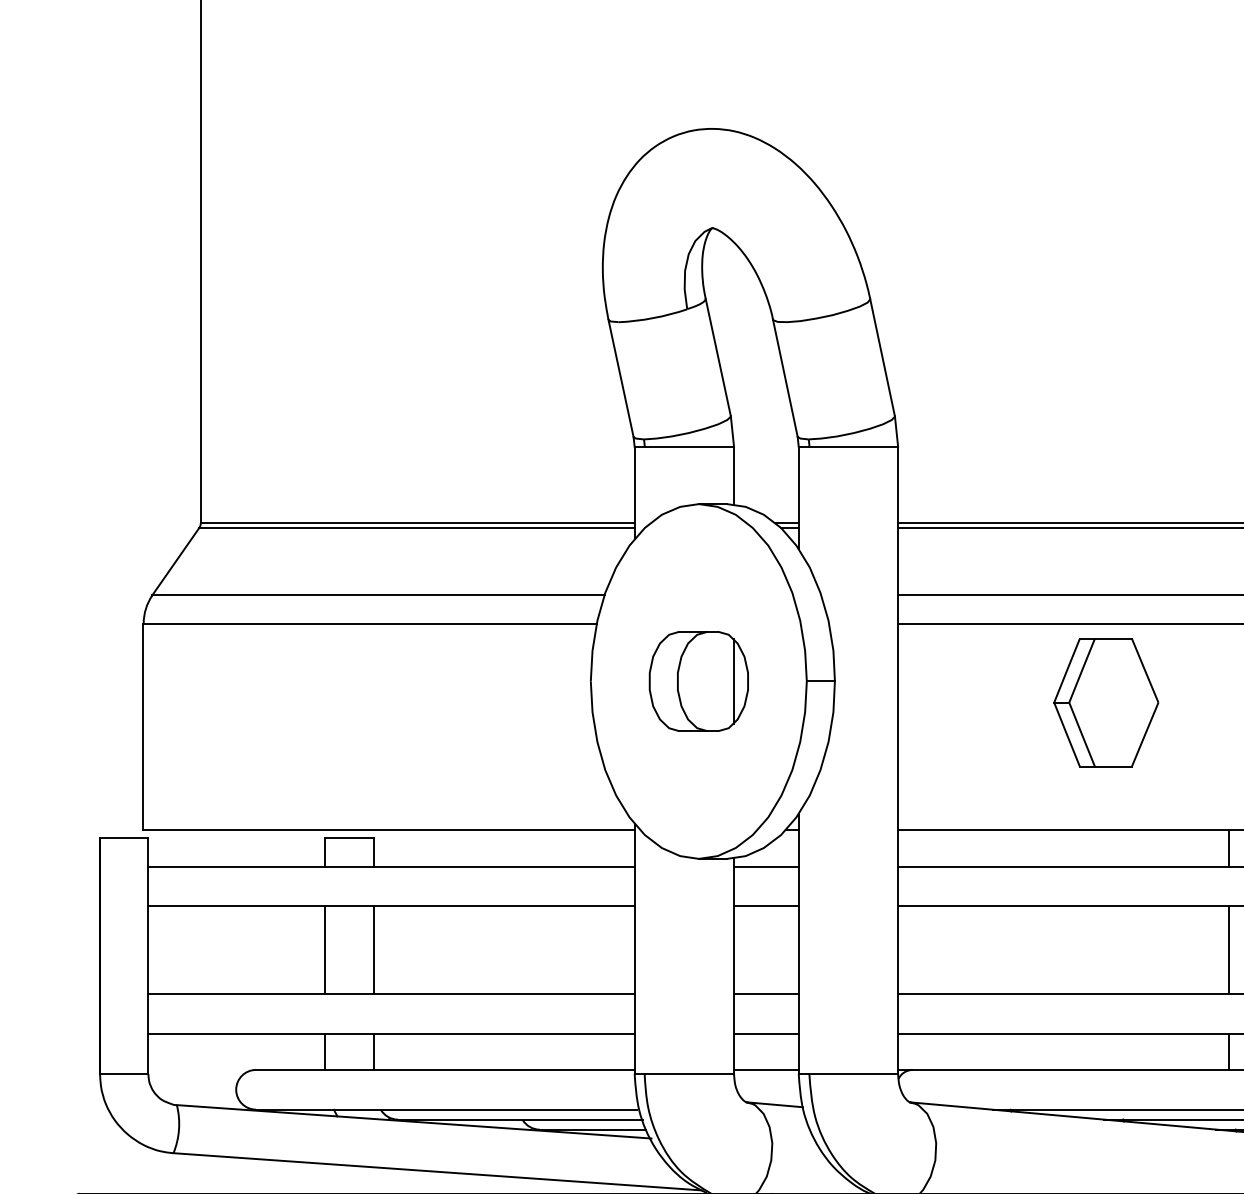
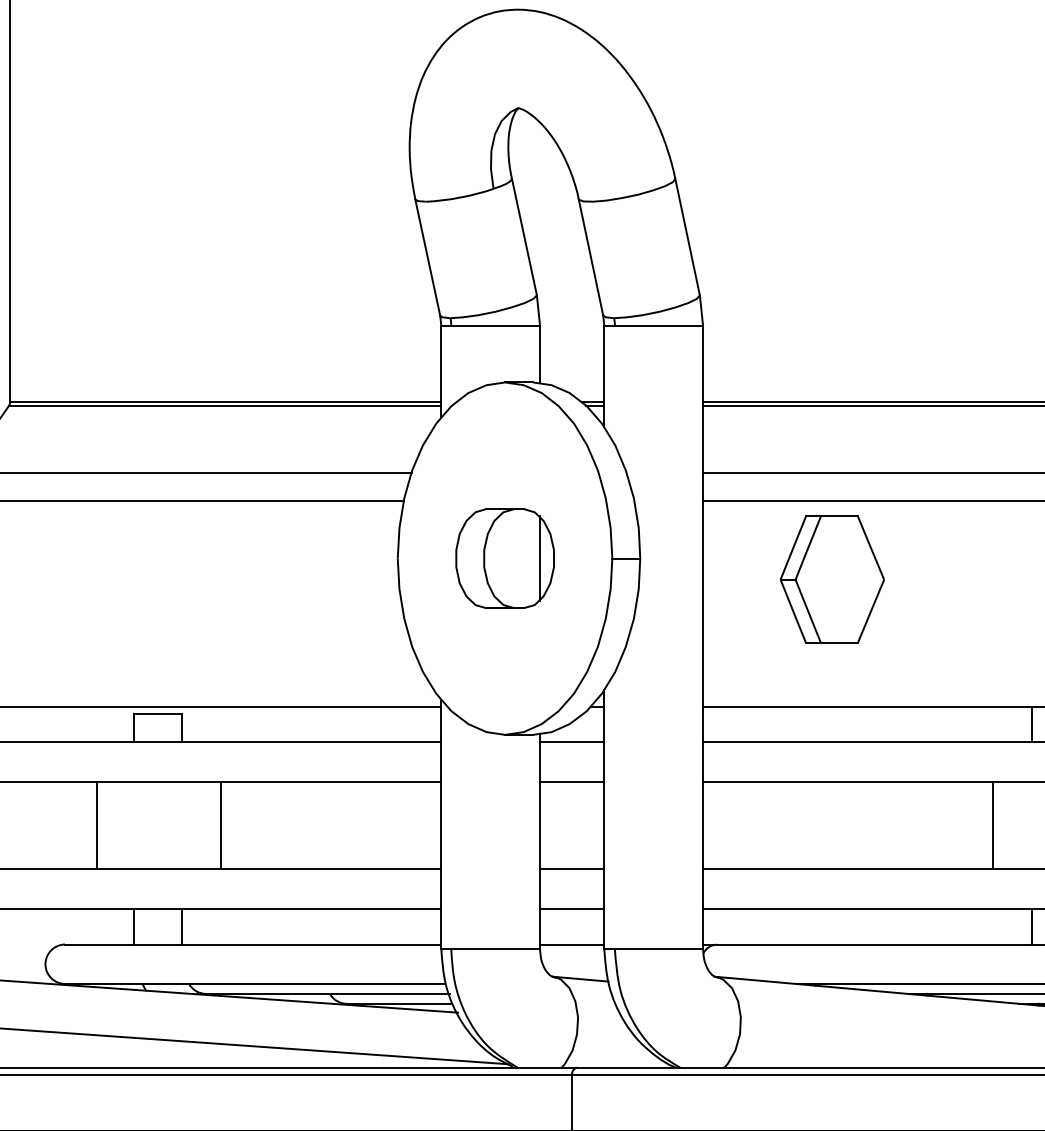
part: (1106, 702) -> (832, 579), moved
line: (325, 950) -> (97, 825), moved
line: (373, 950) -> (220, 825), moved
line: (1229, 950) -> (993, 825), moved

